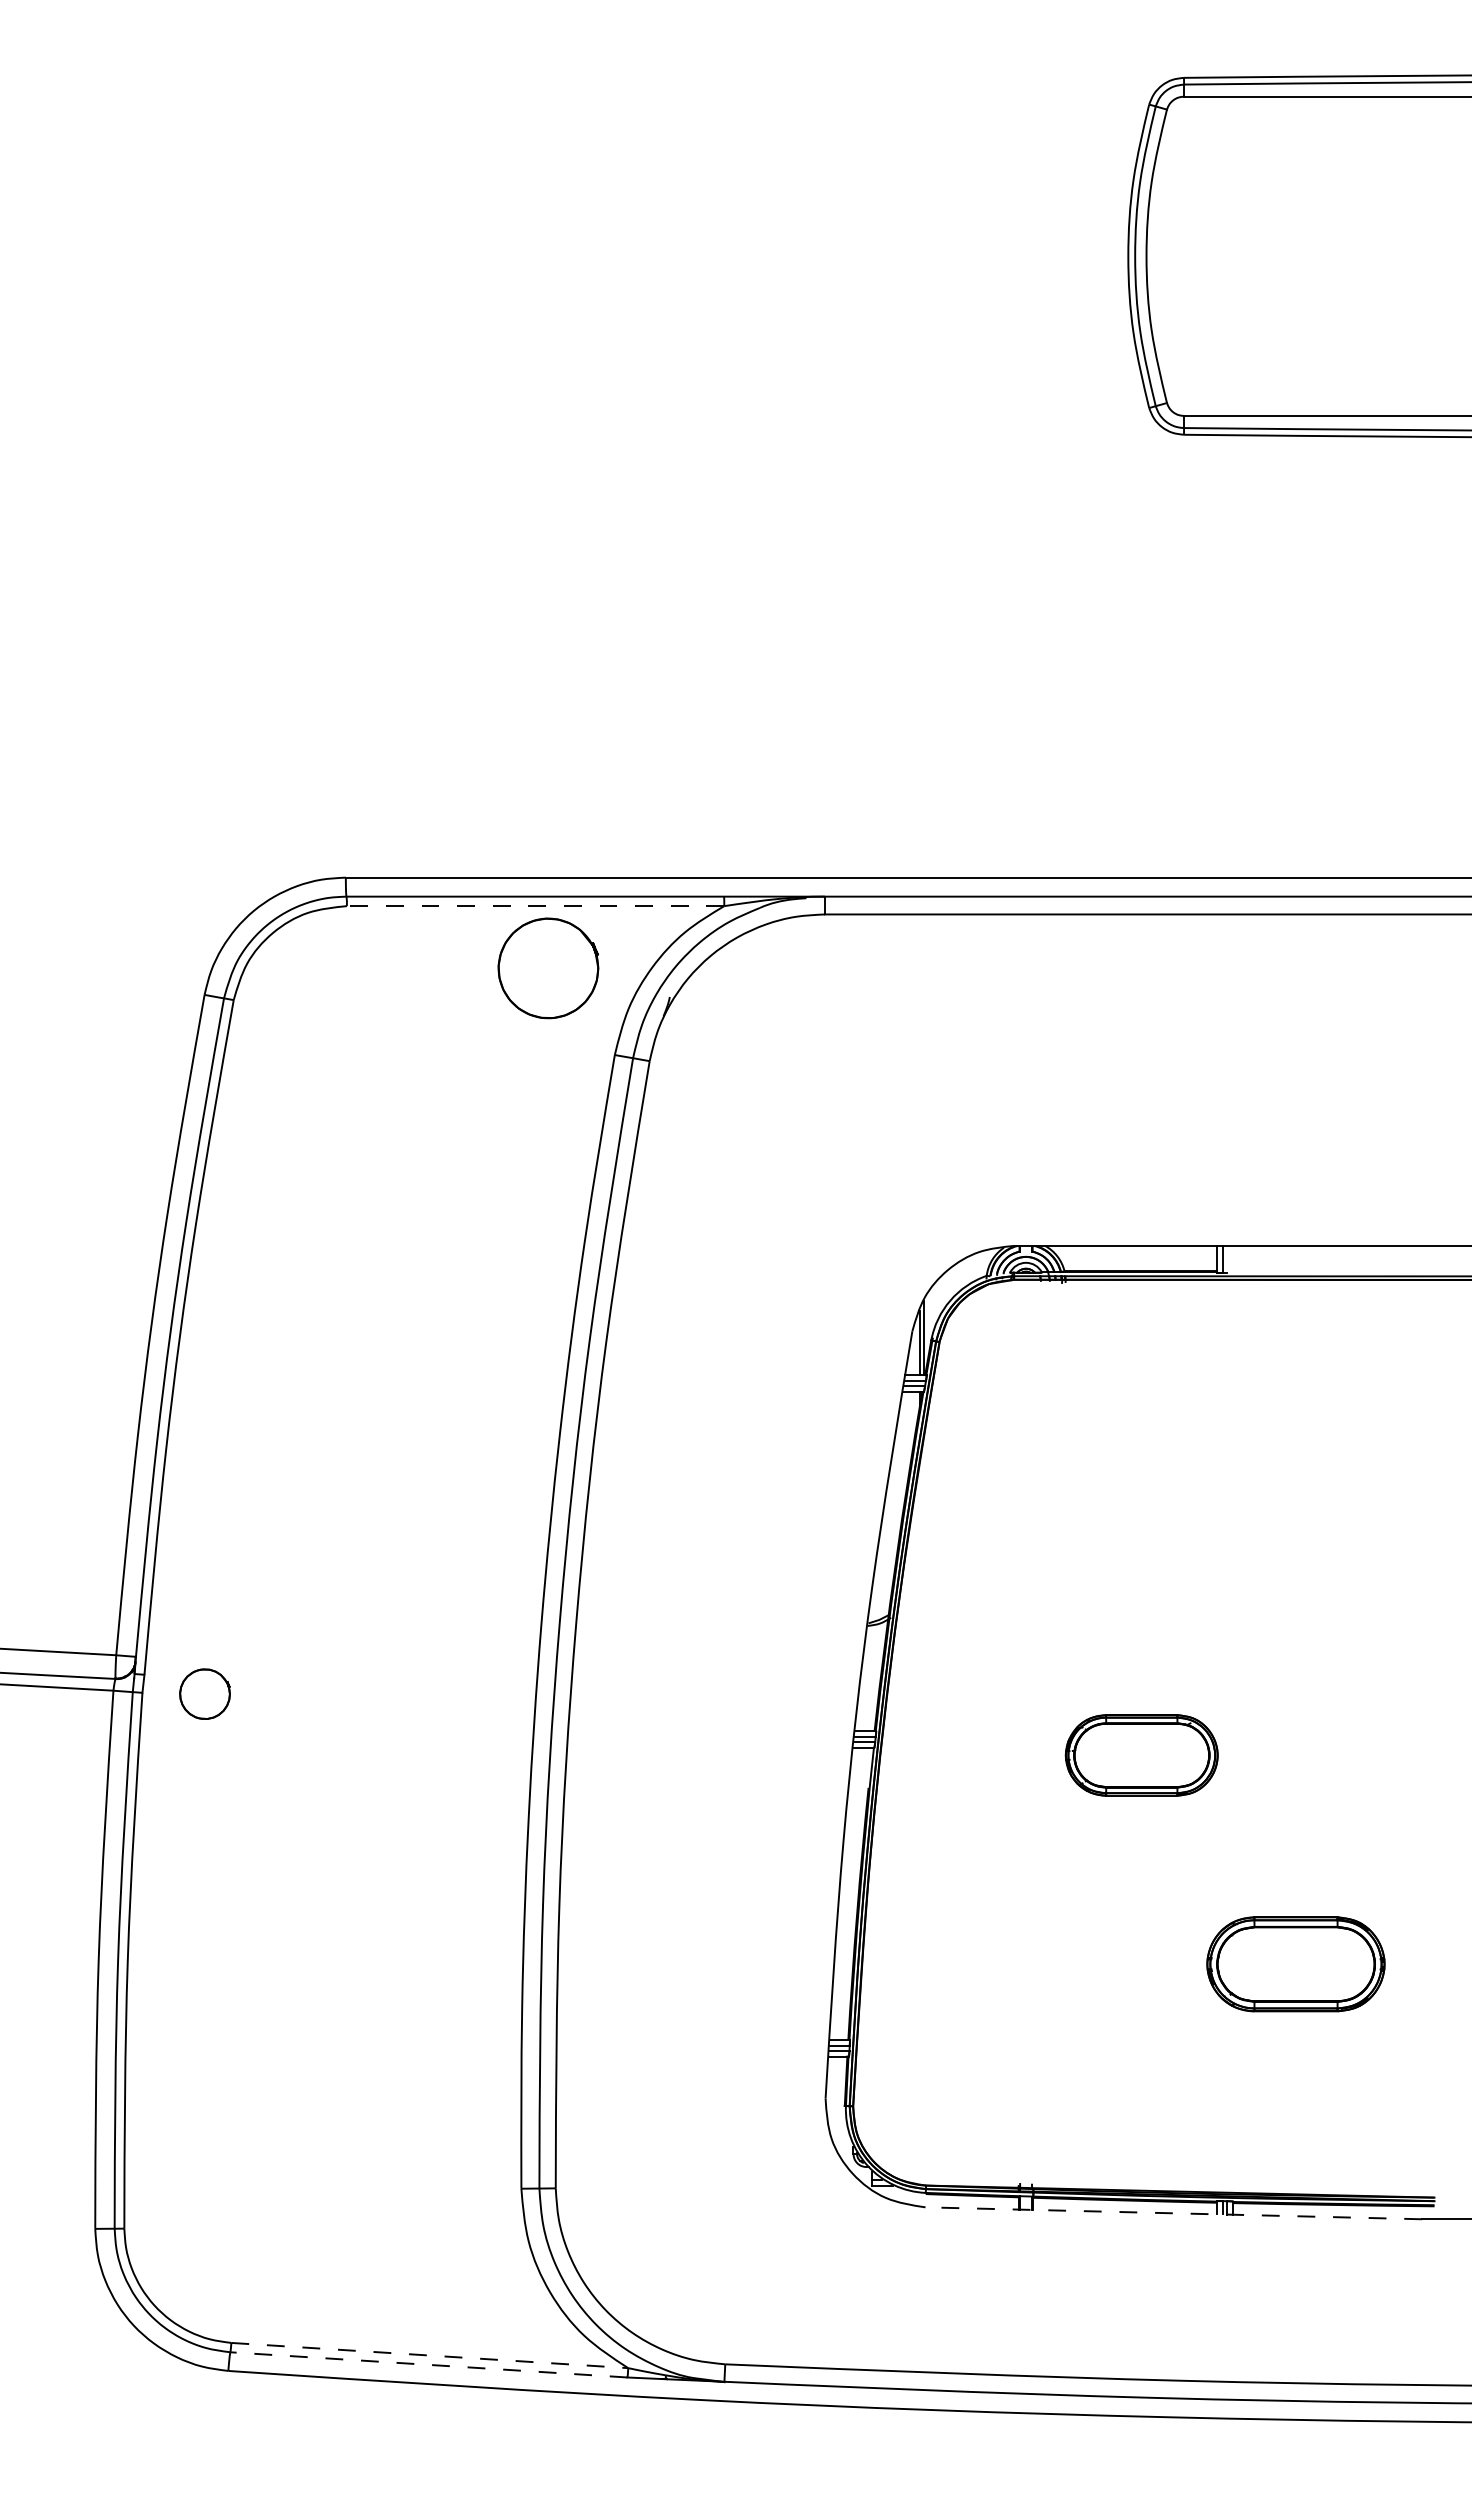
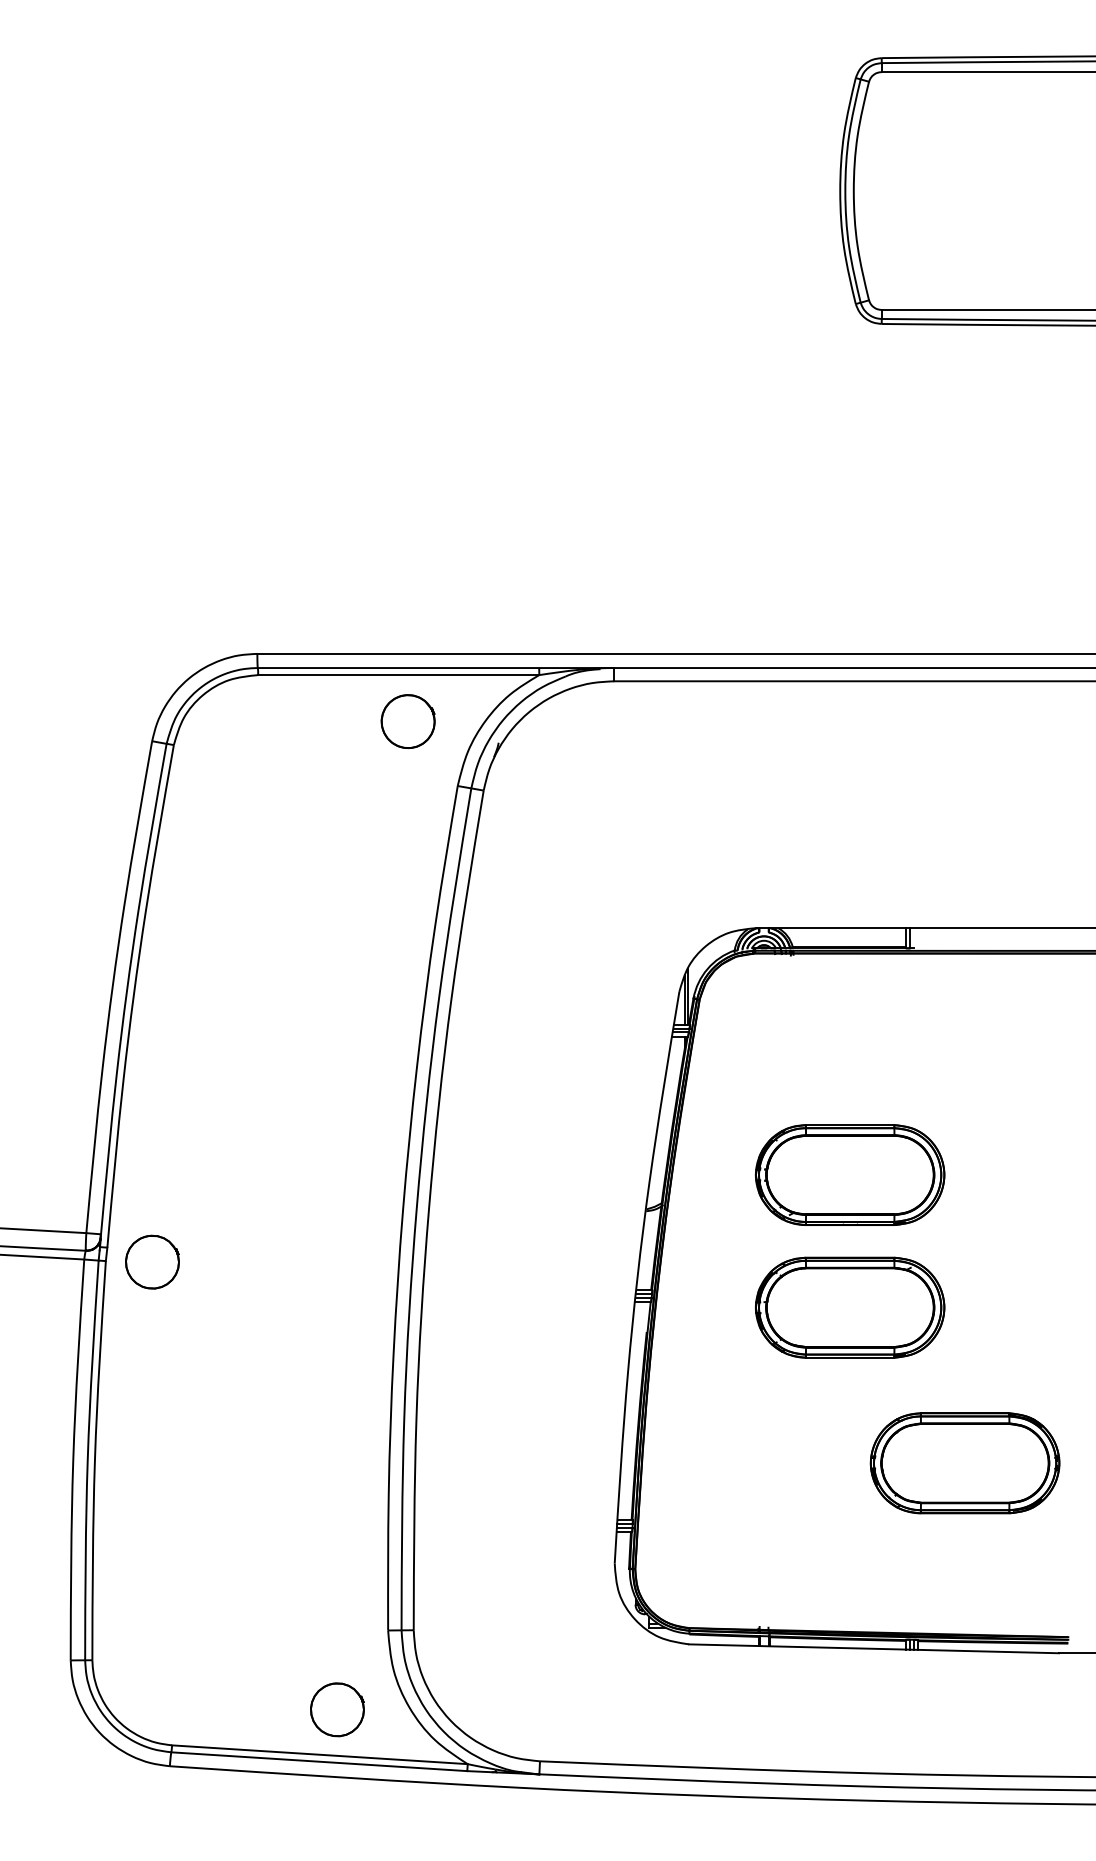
line: (535, 906) -> (398, 675), dashed -> solid
part: (547, 968) -> (407, 721), size x0.71
part: (1141, 1577) -> (850, 1175), added
part: (204, 1693) -> (152, 1261), size x1.43
part: (1141, 1755) -> (850, 1307), size x1.67
part: (1295, 1964) -> (964, 1463), size x1.43
line: (1173, 2213) -> (873, 1648), dashed -> solid
part: (452, 2294) -> (336, 1709), added
line: (429, 2355) -> (319, 1754), dashed -> solid
line: (428, 2364) -> (318, 1761), dashed -> solid

